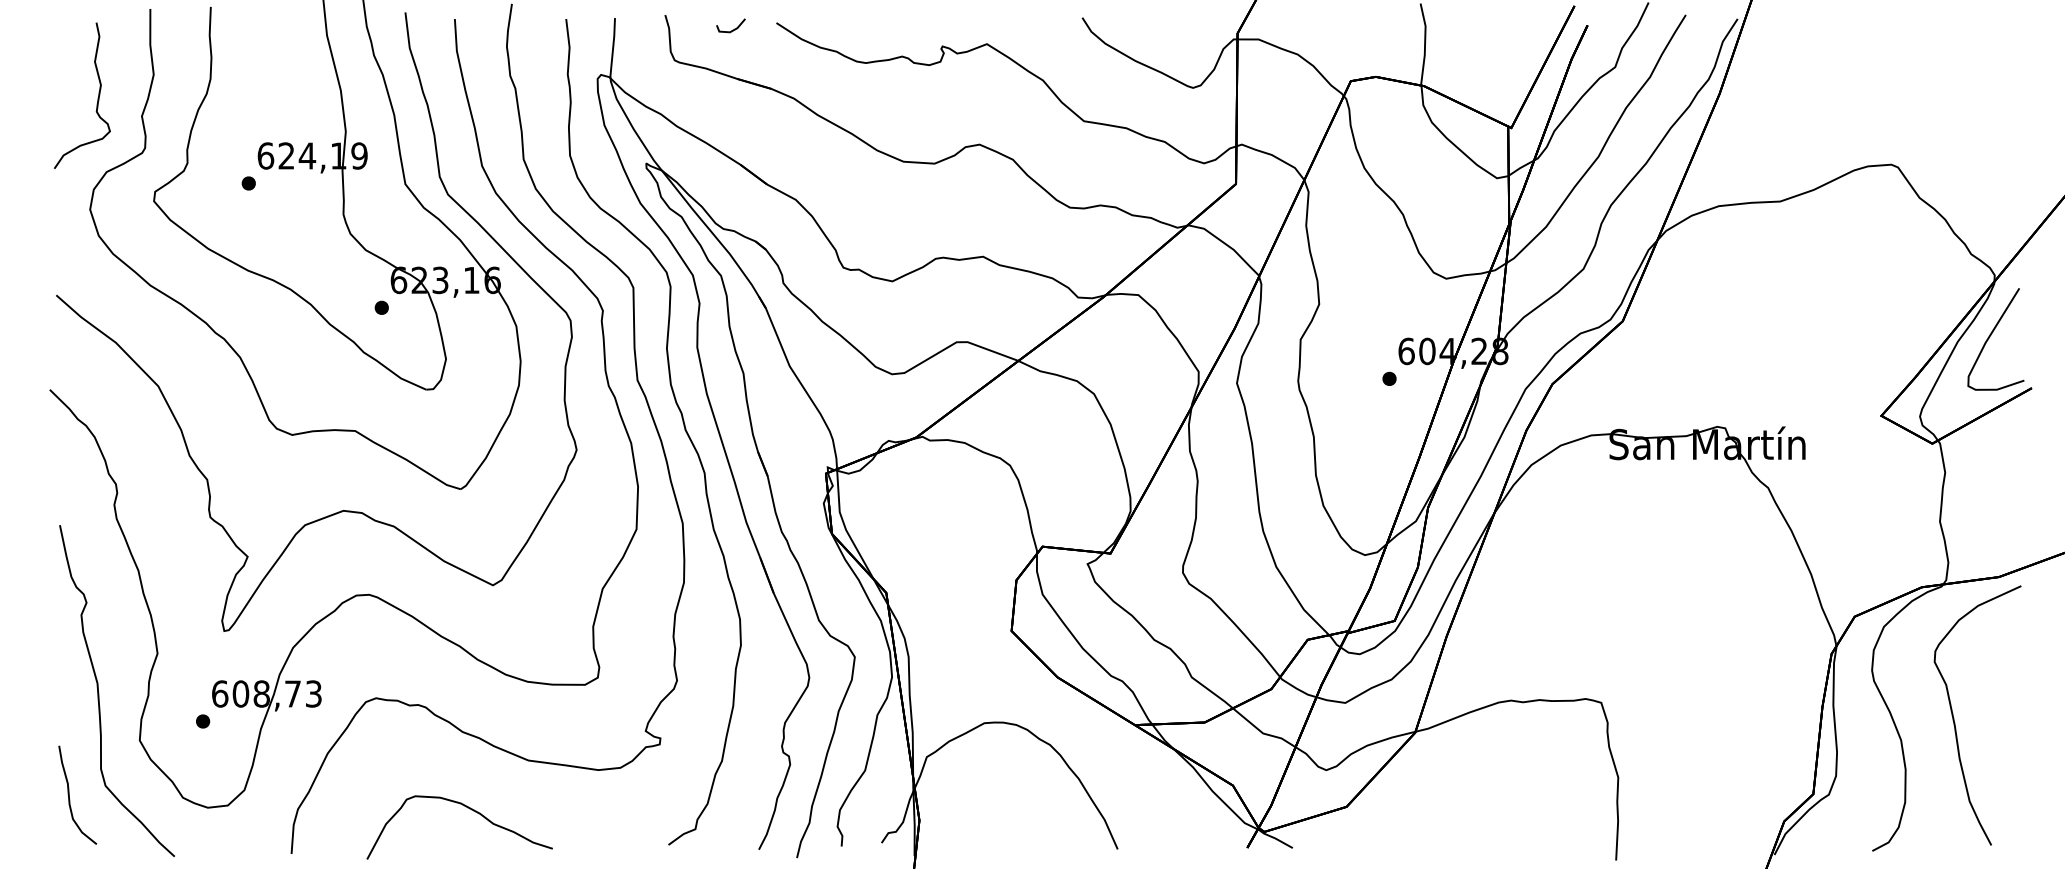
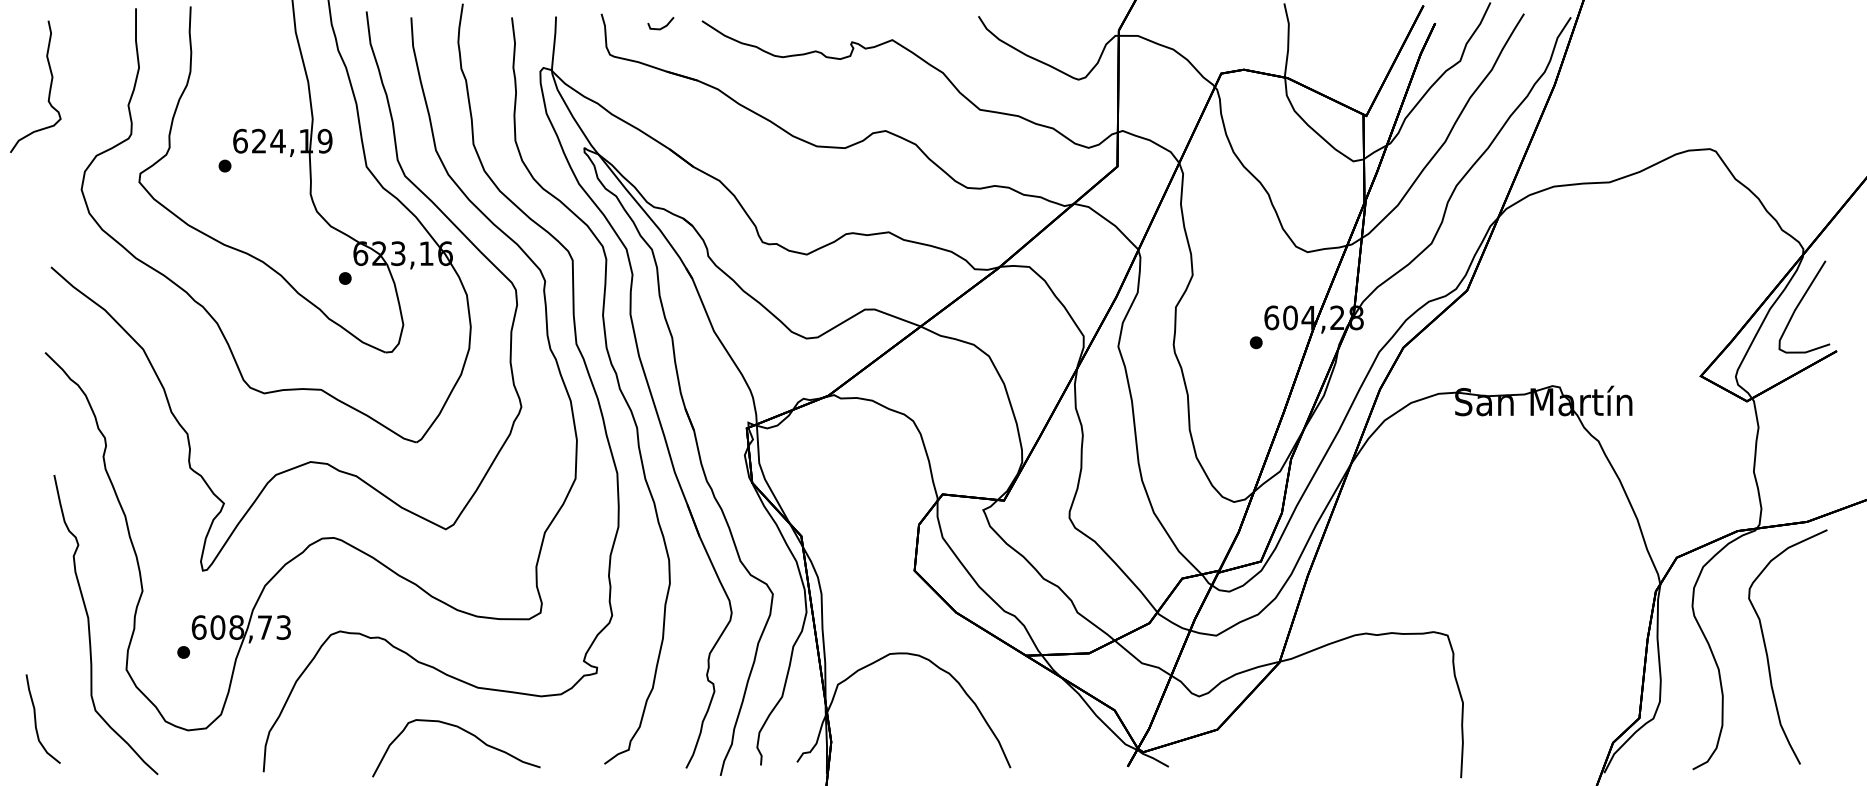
curve: (97, 97) -> (49, 88), moved
curve: (69, 794) -> (35, 718), moved
curve: (469, 809) -> (465, 732), moved

